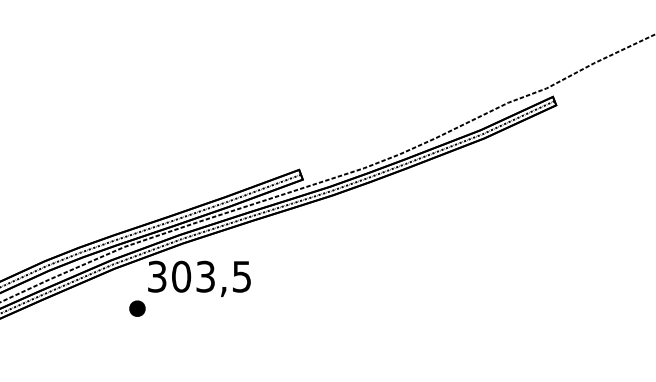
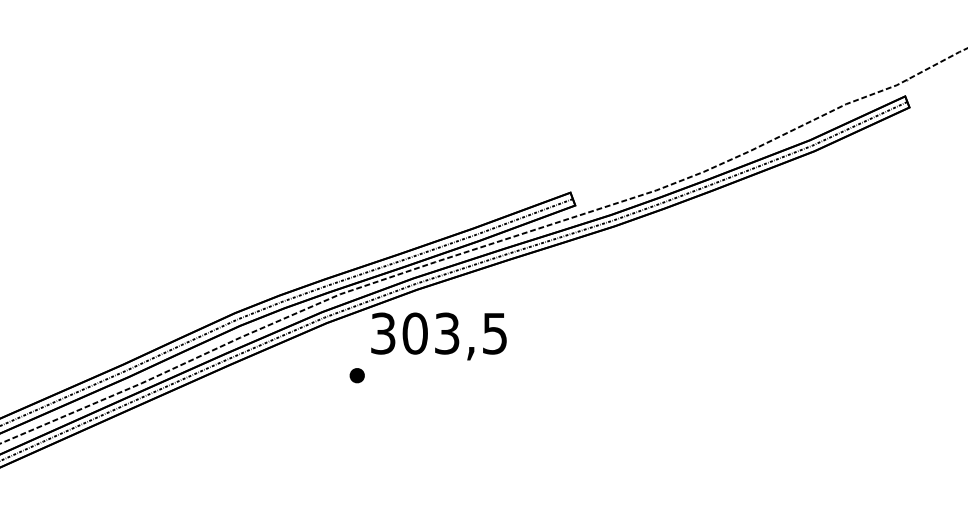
part: (137, 308) -> (357, 375), size x0.7

